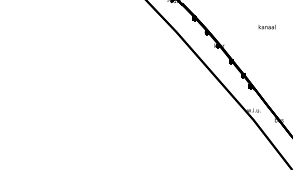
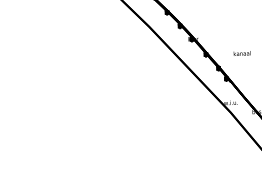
text: (266, 26) -> (241, 53), moved

